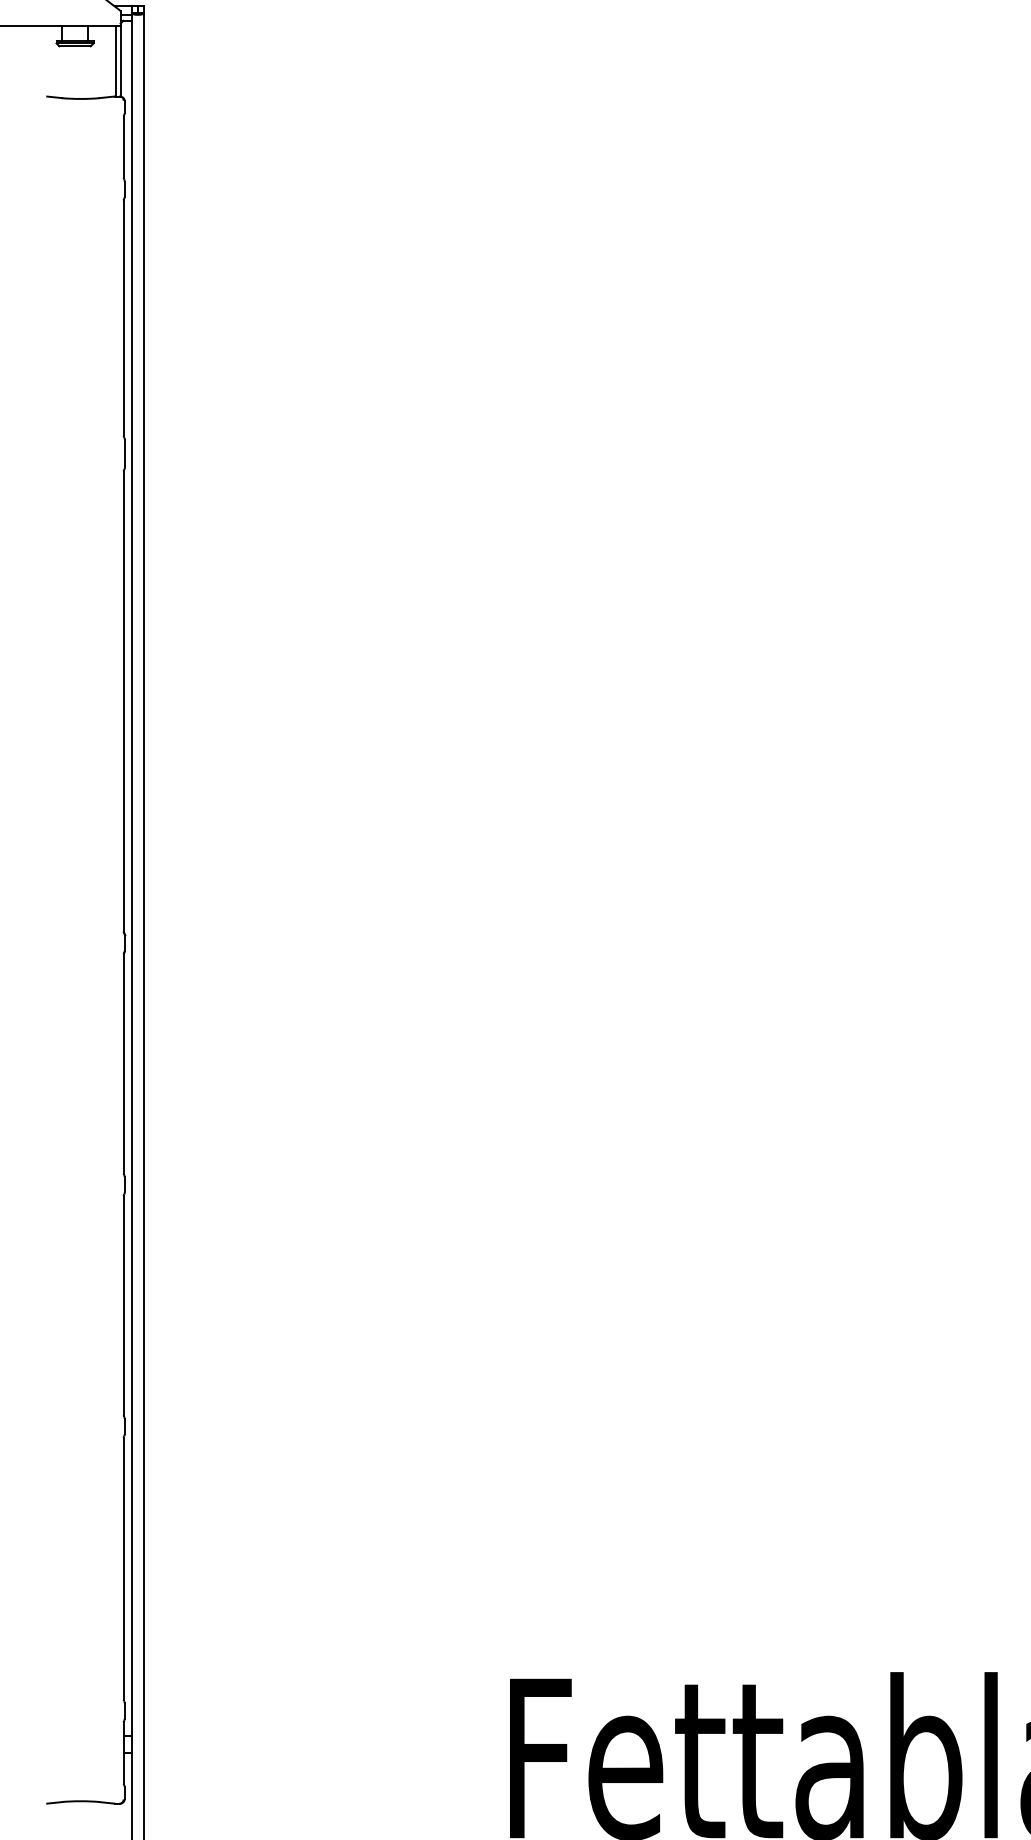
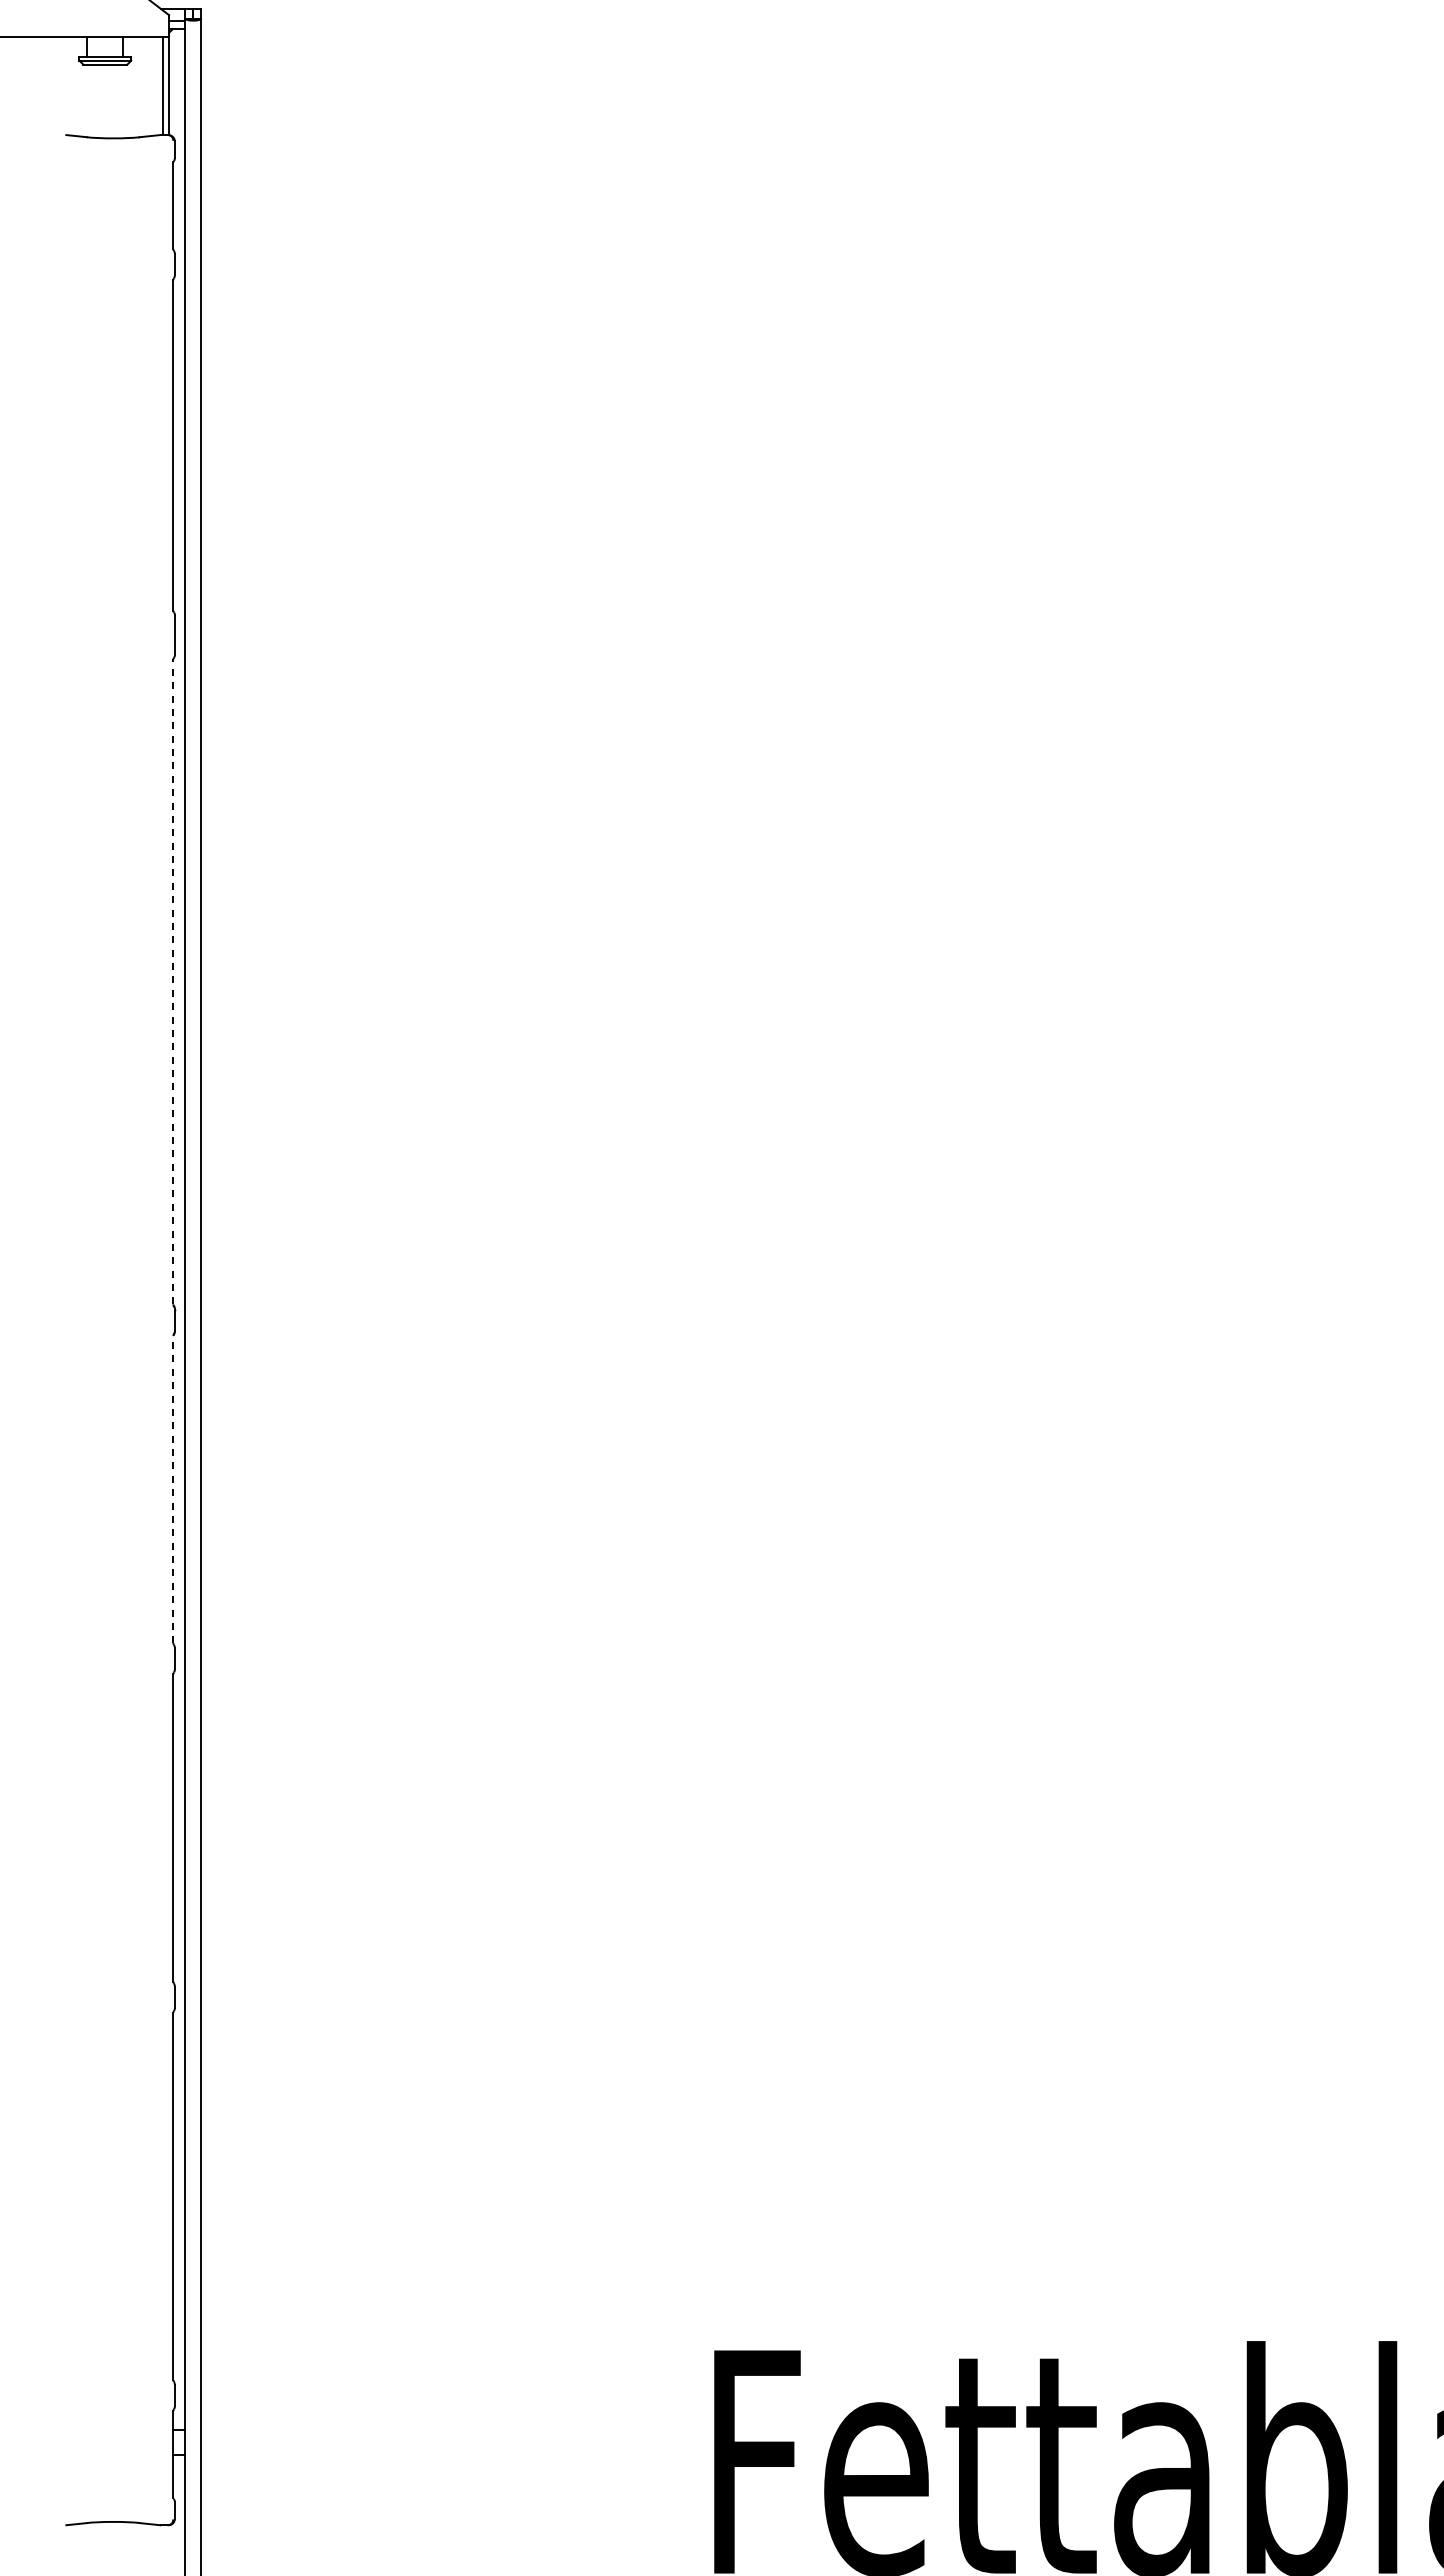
line: (123, 701) -> (173, 981), solid -> dashed
line: (123, 1063) -> (173, 1489), solid -> dashed

